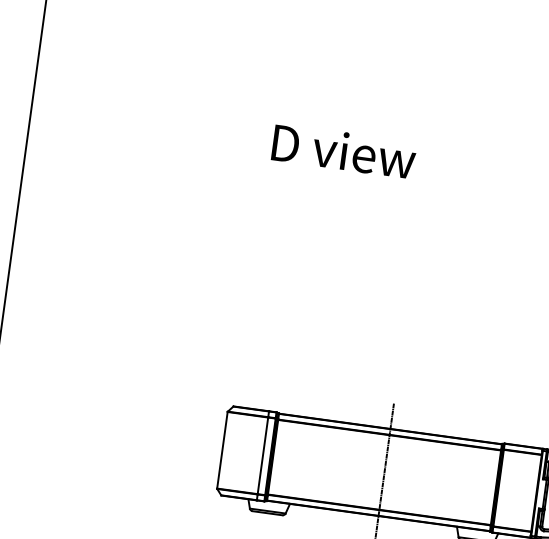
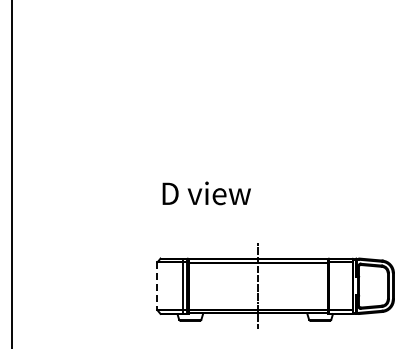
text: (343, 151) -> (206, 193), moved
line: (222, 450) -> (157, 286), solid -> dashed

